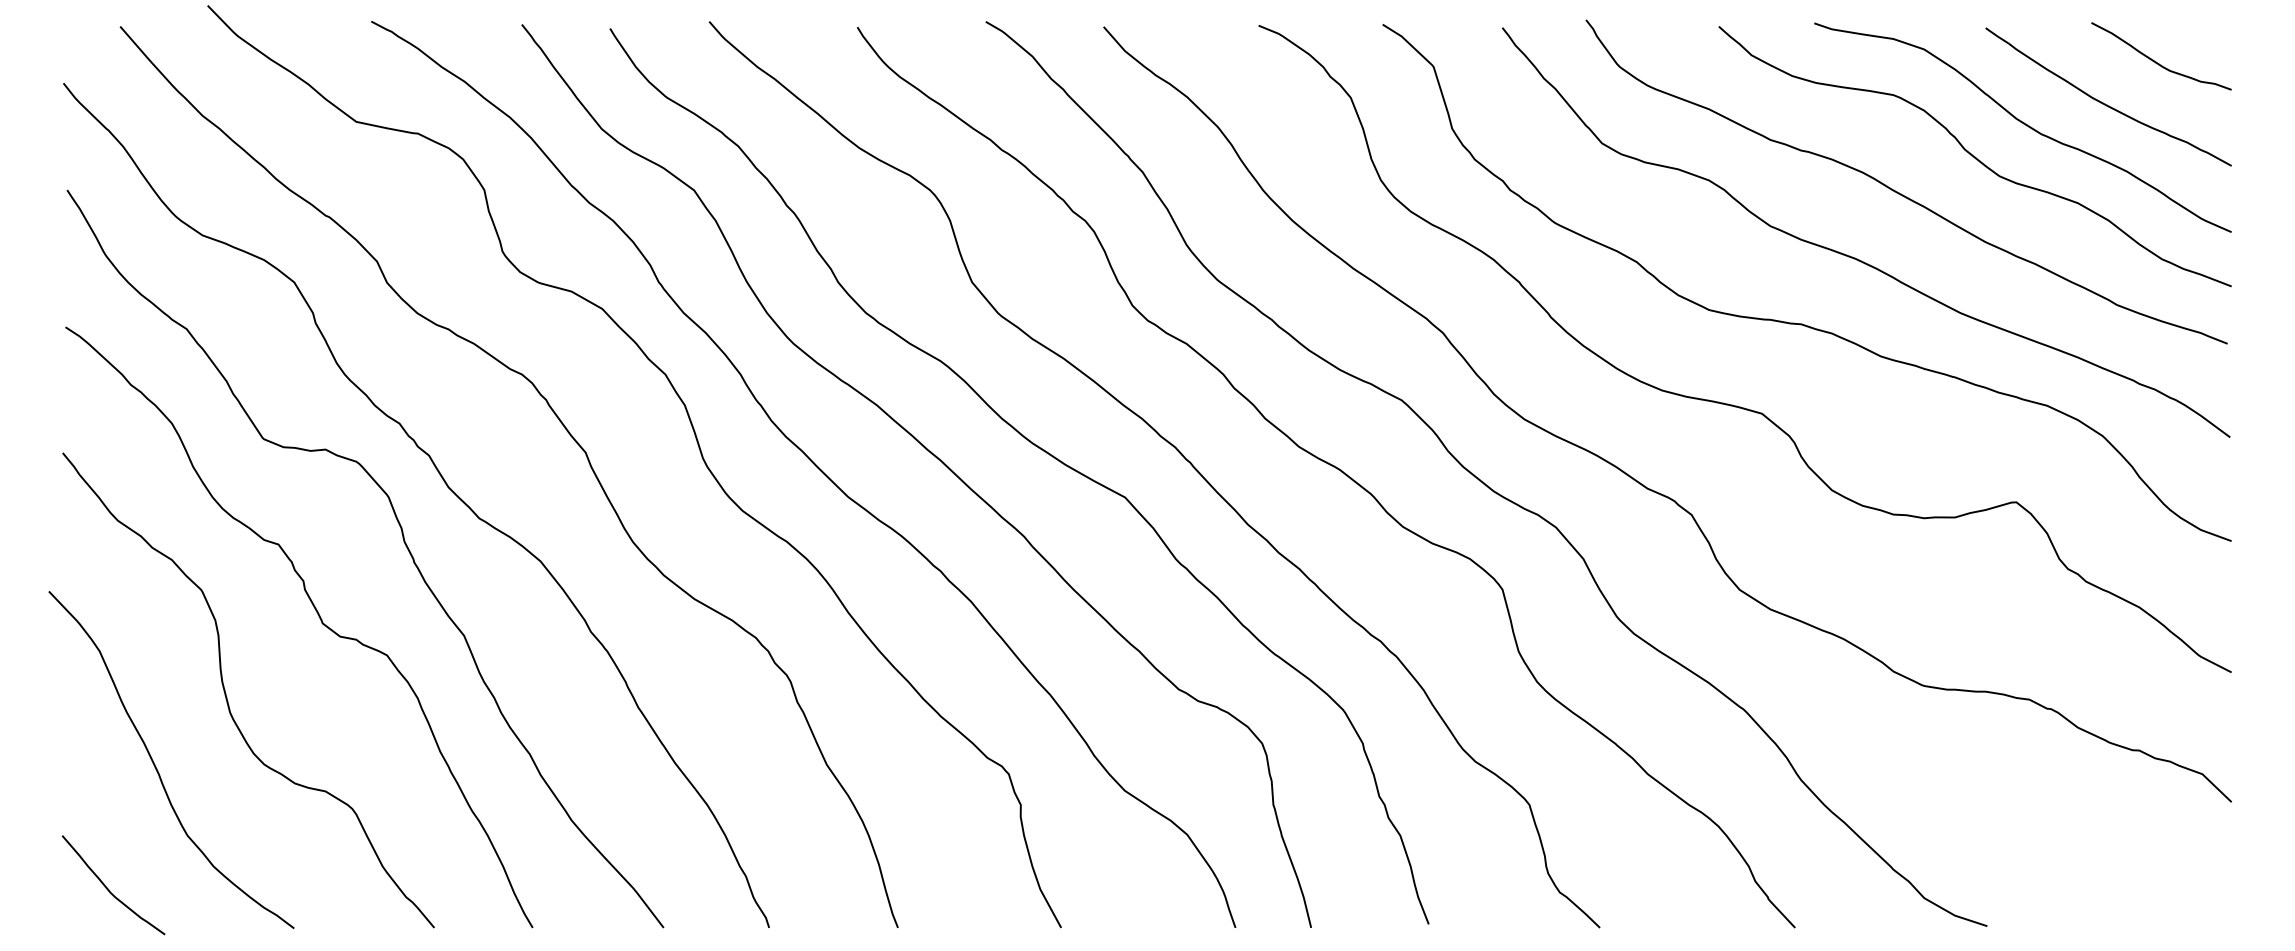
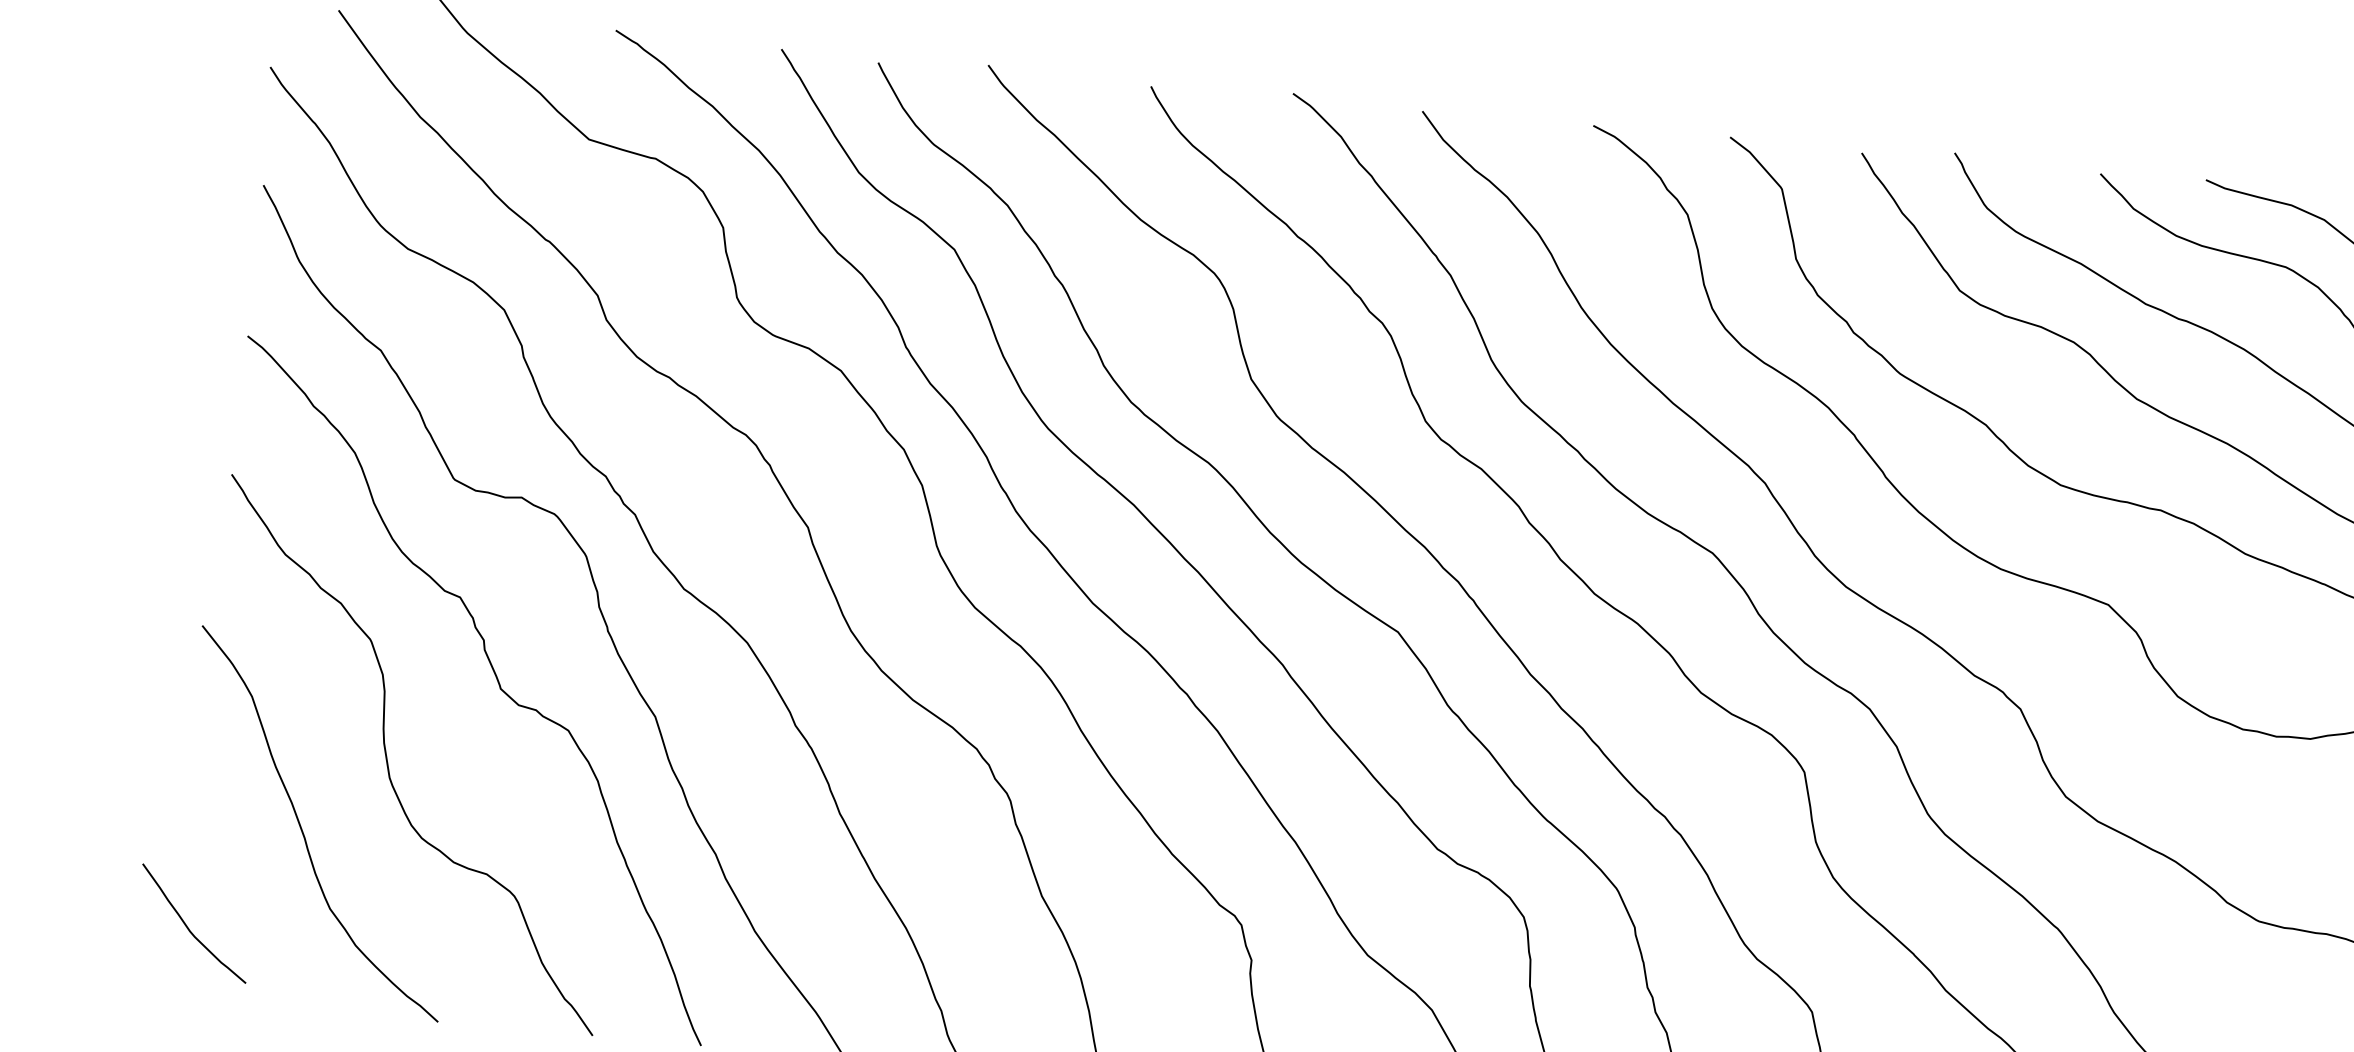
curve: (109, 889) -> (189, 927), moved

